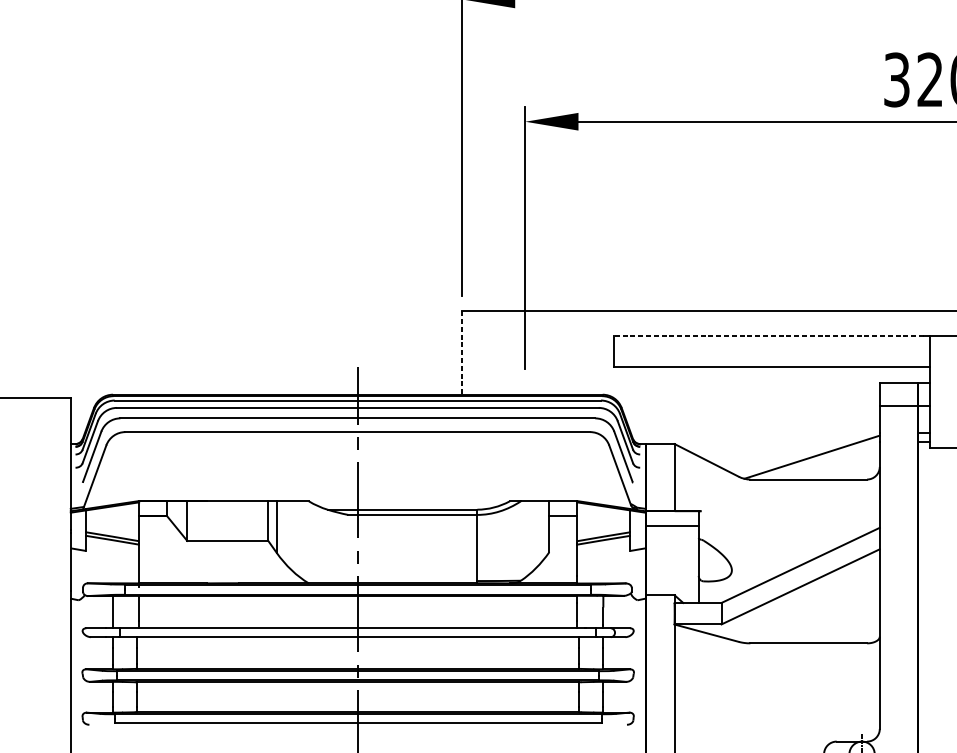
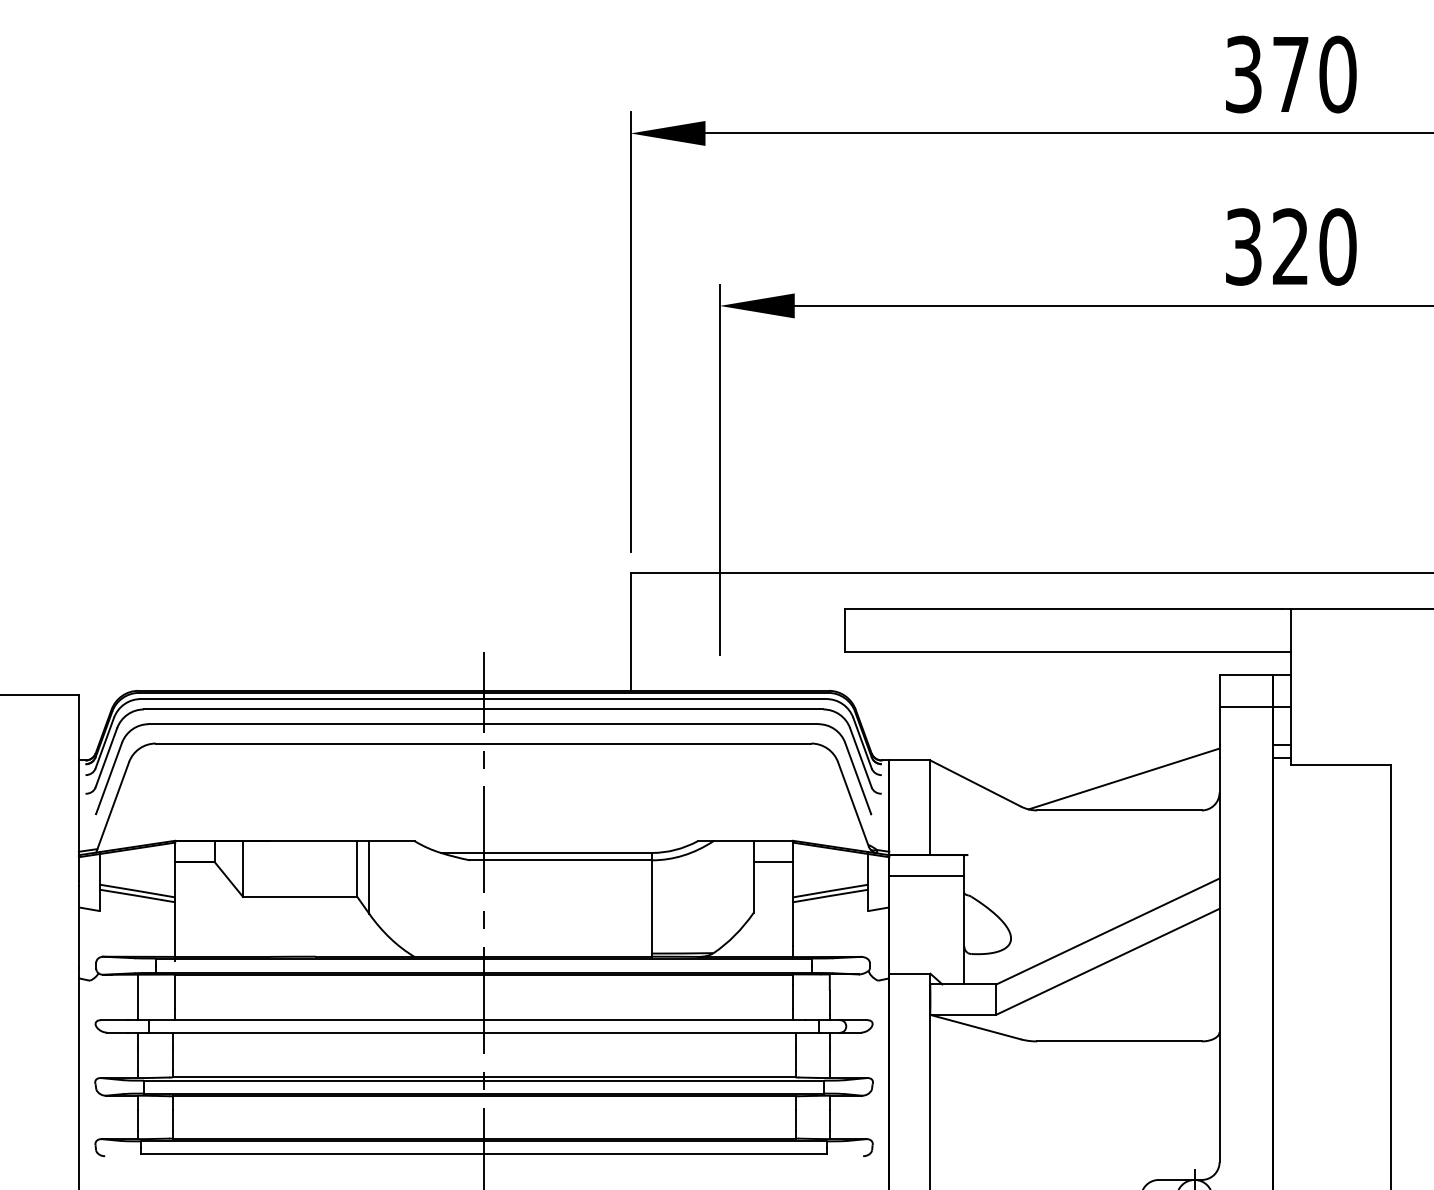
line: (769, 336) -> (1063, 608), dashed -> solid
line: (462, 352) -> (630, 631), dashed -> solid

